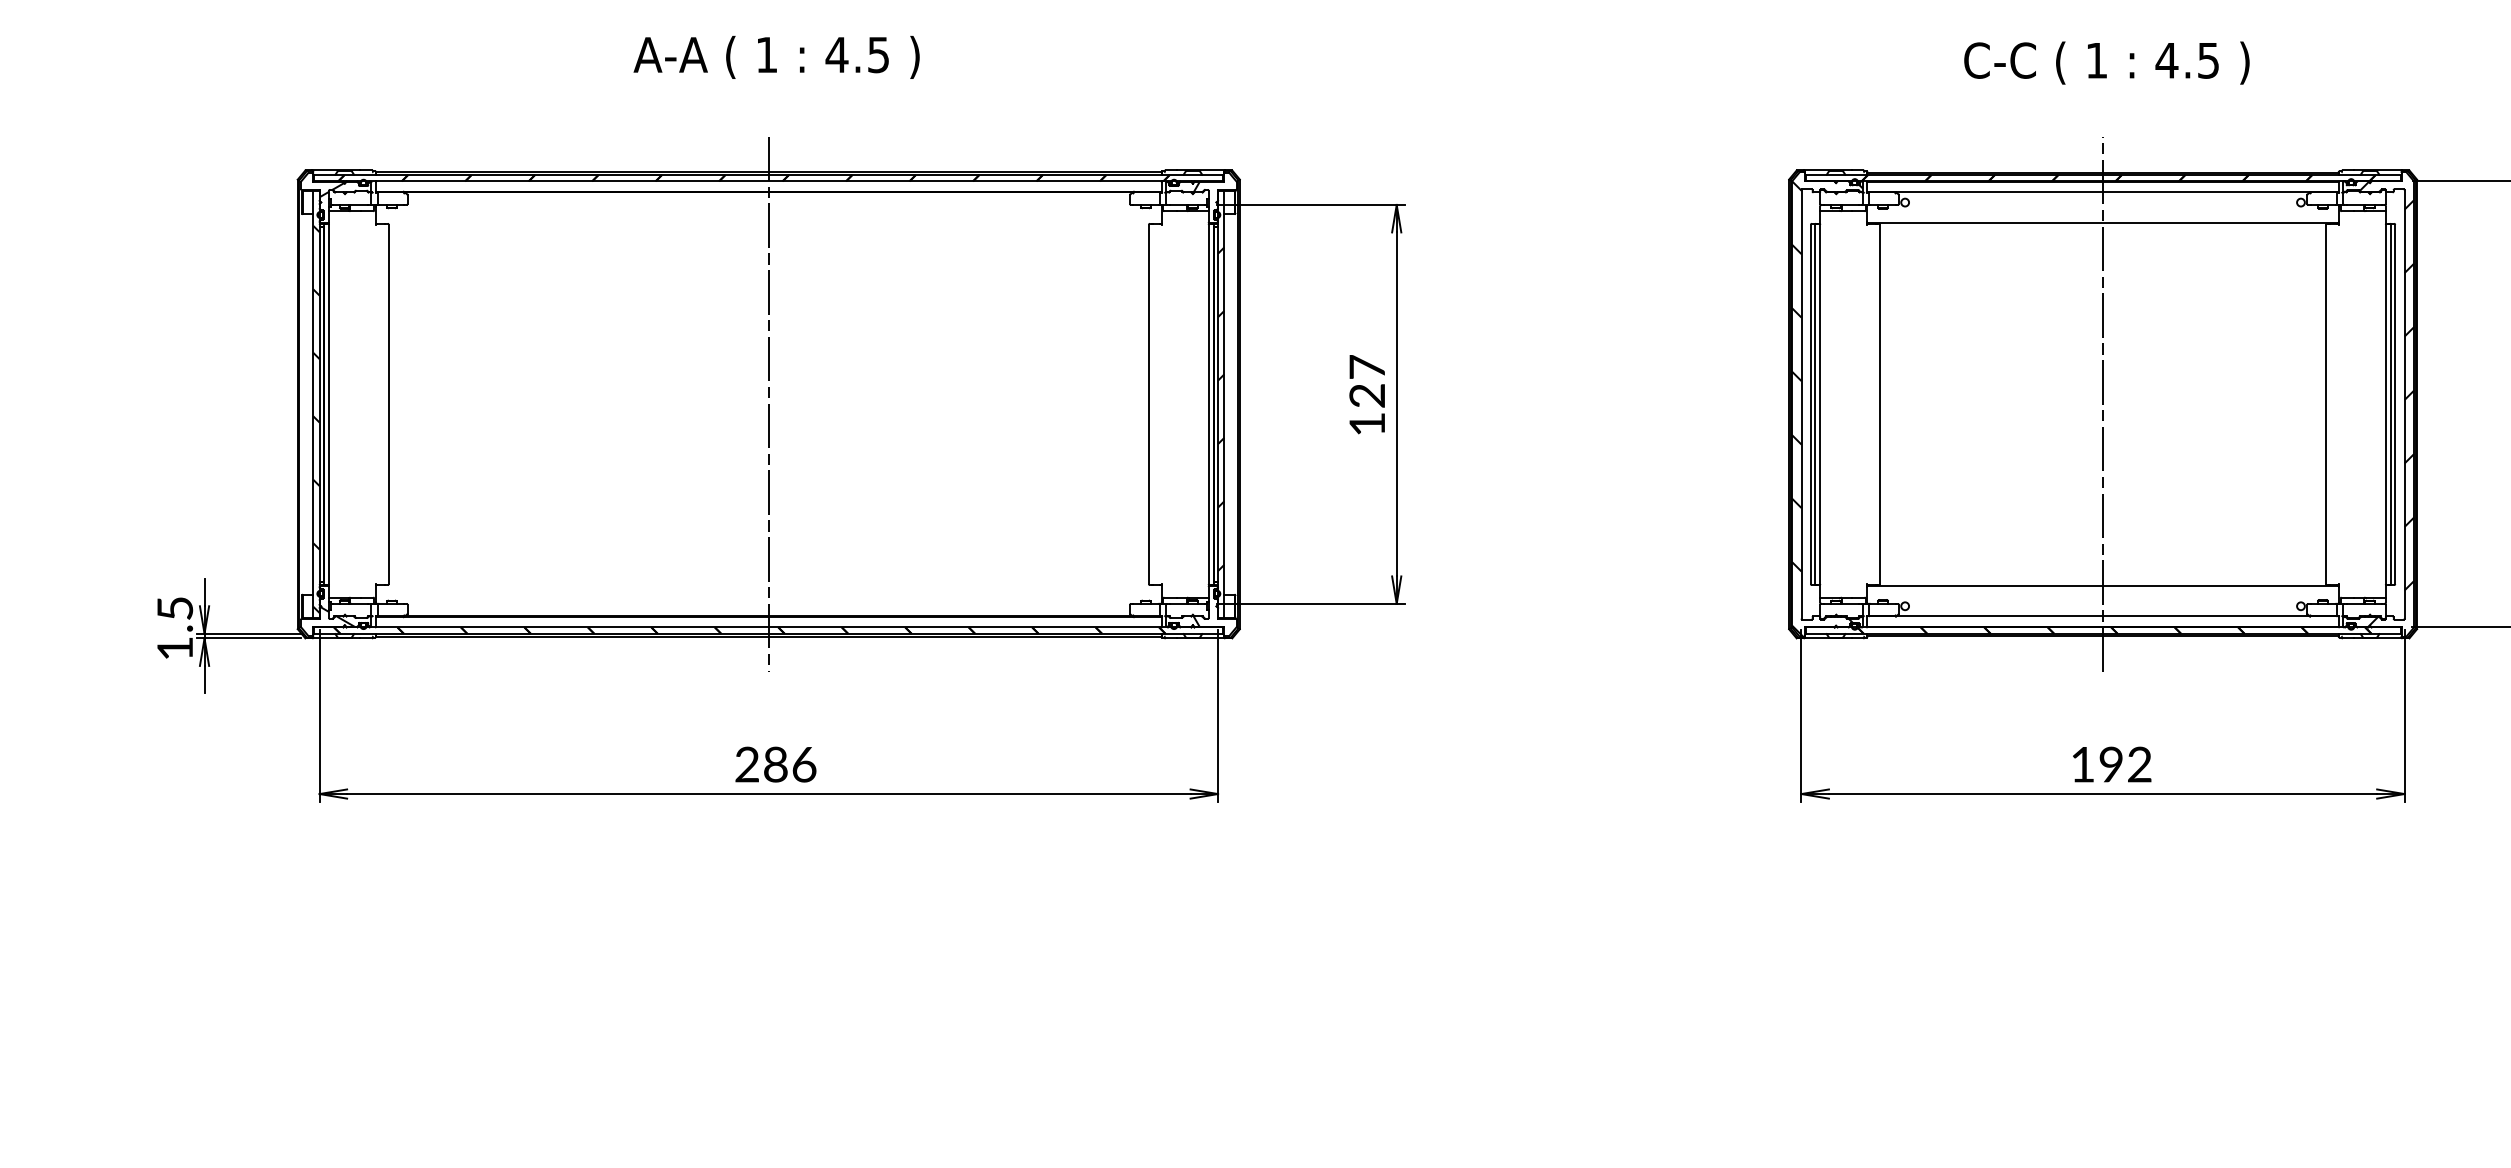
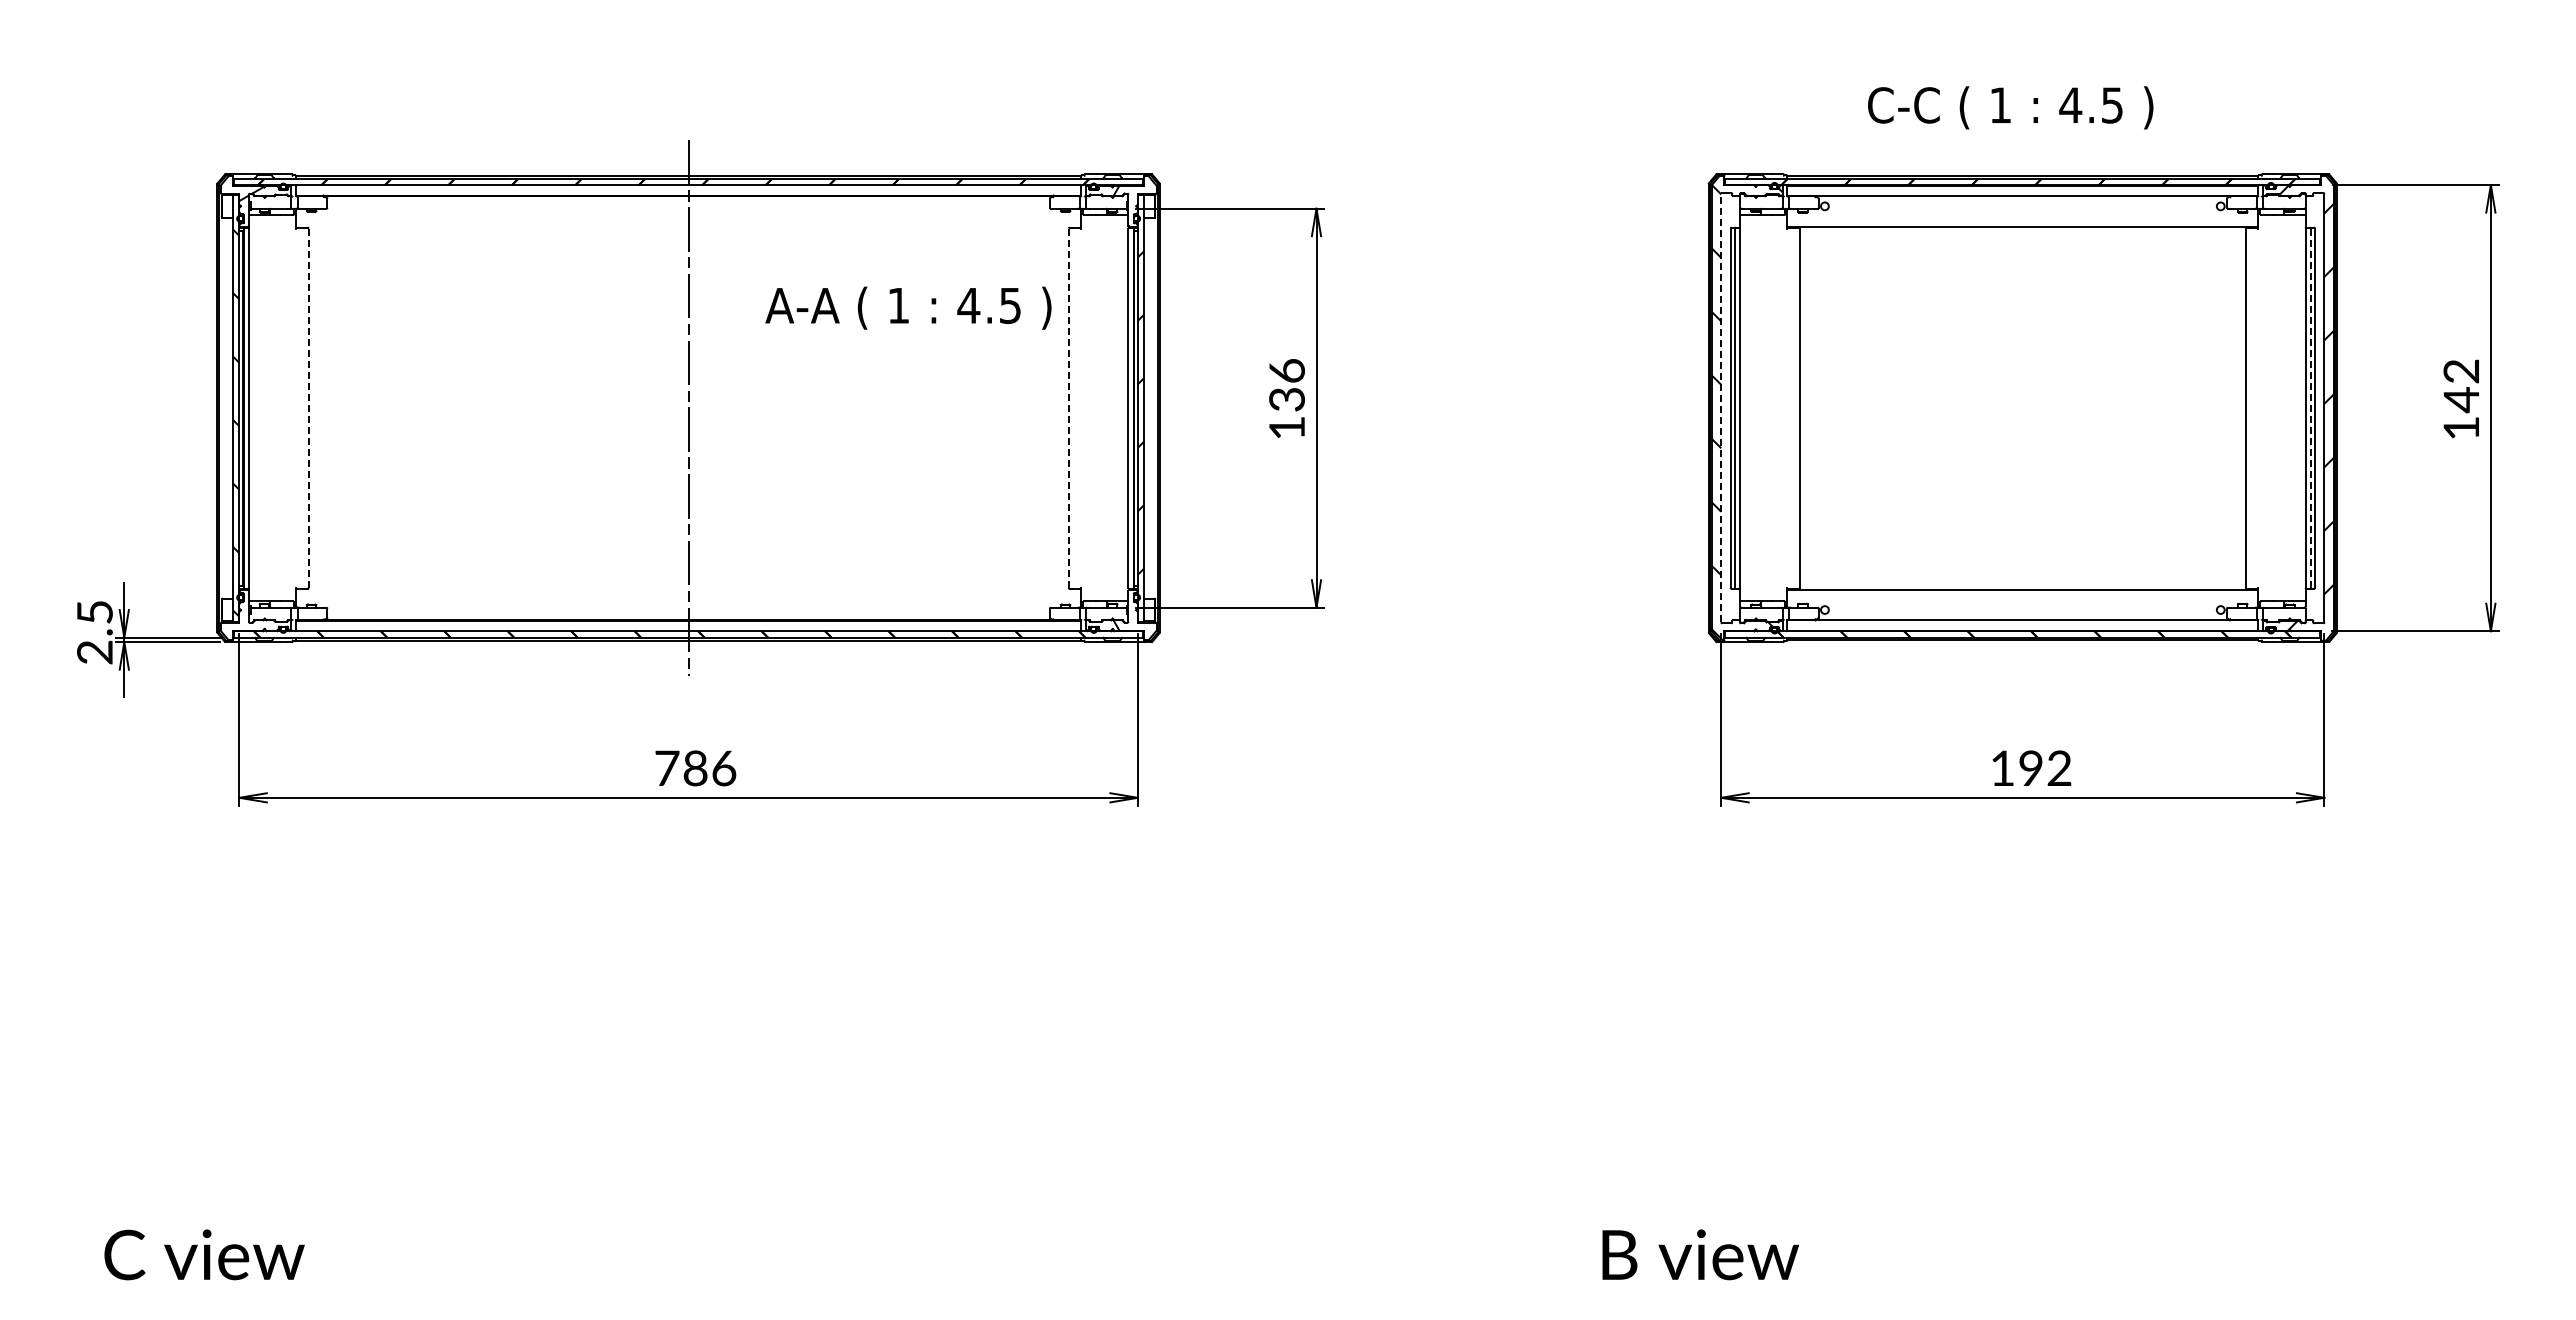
text: (776, 56) -> (908, 307), moved
text: (2106, 62) -> (2010, 107), moved
text: (1366, 380) -> (1286, 384), 127 -> 136
line: (1801, 403) -> (1721, 407), solid -> dashed
line: (388, 404) -> (308, 408), solid -> dashed
line: (1148, 404) -> (1068, 408), solid -> dashed
line: (2102, 404) -> (2022, 408), removed
line: (2390, 404) -> (2310, 408), solid -> dashed
hatch: (337, 616) -> (257, 620), removed
text: (174, 648) -> (94, 652), 1.5 -> 2.5
text: (747, 763) -> (667, 767), 286 -> 786

